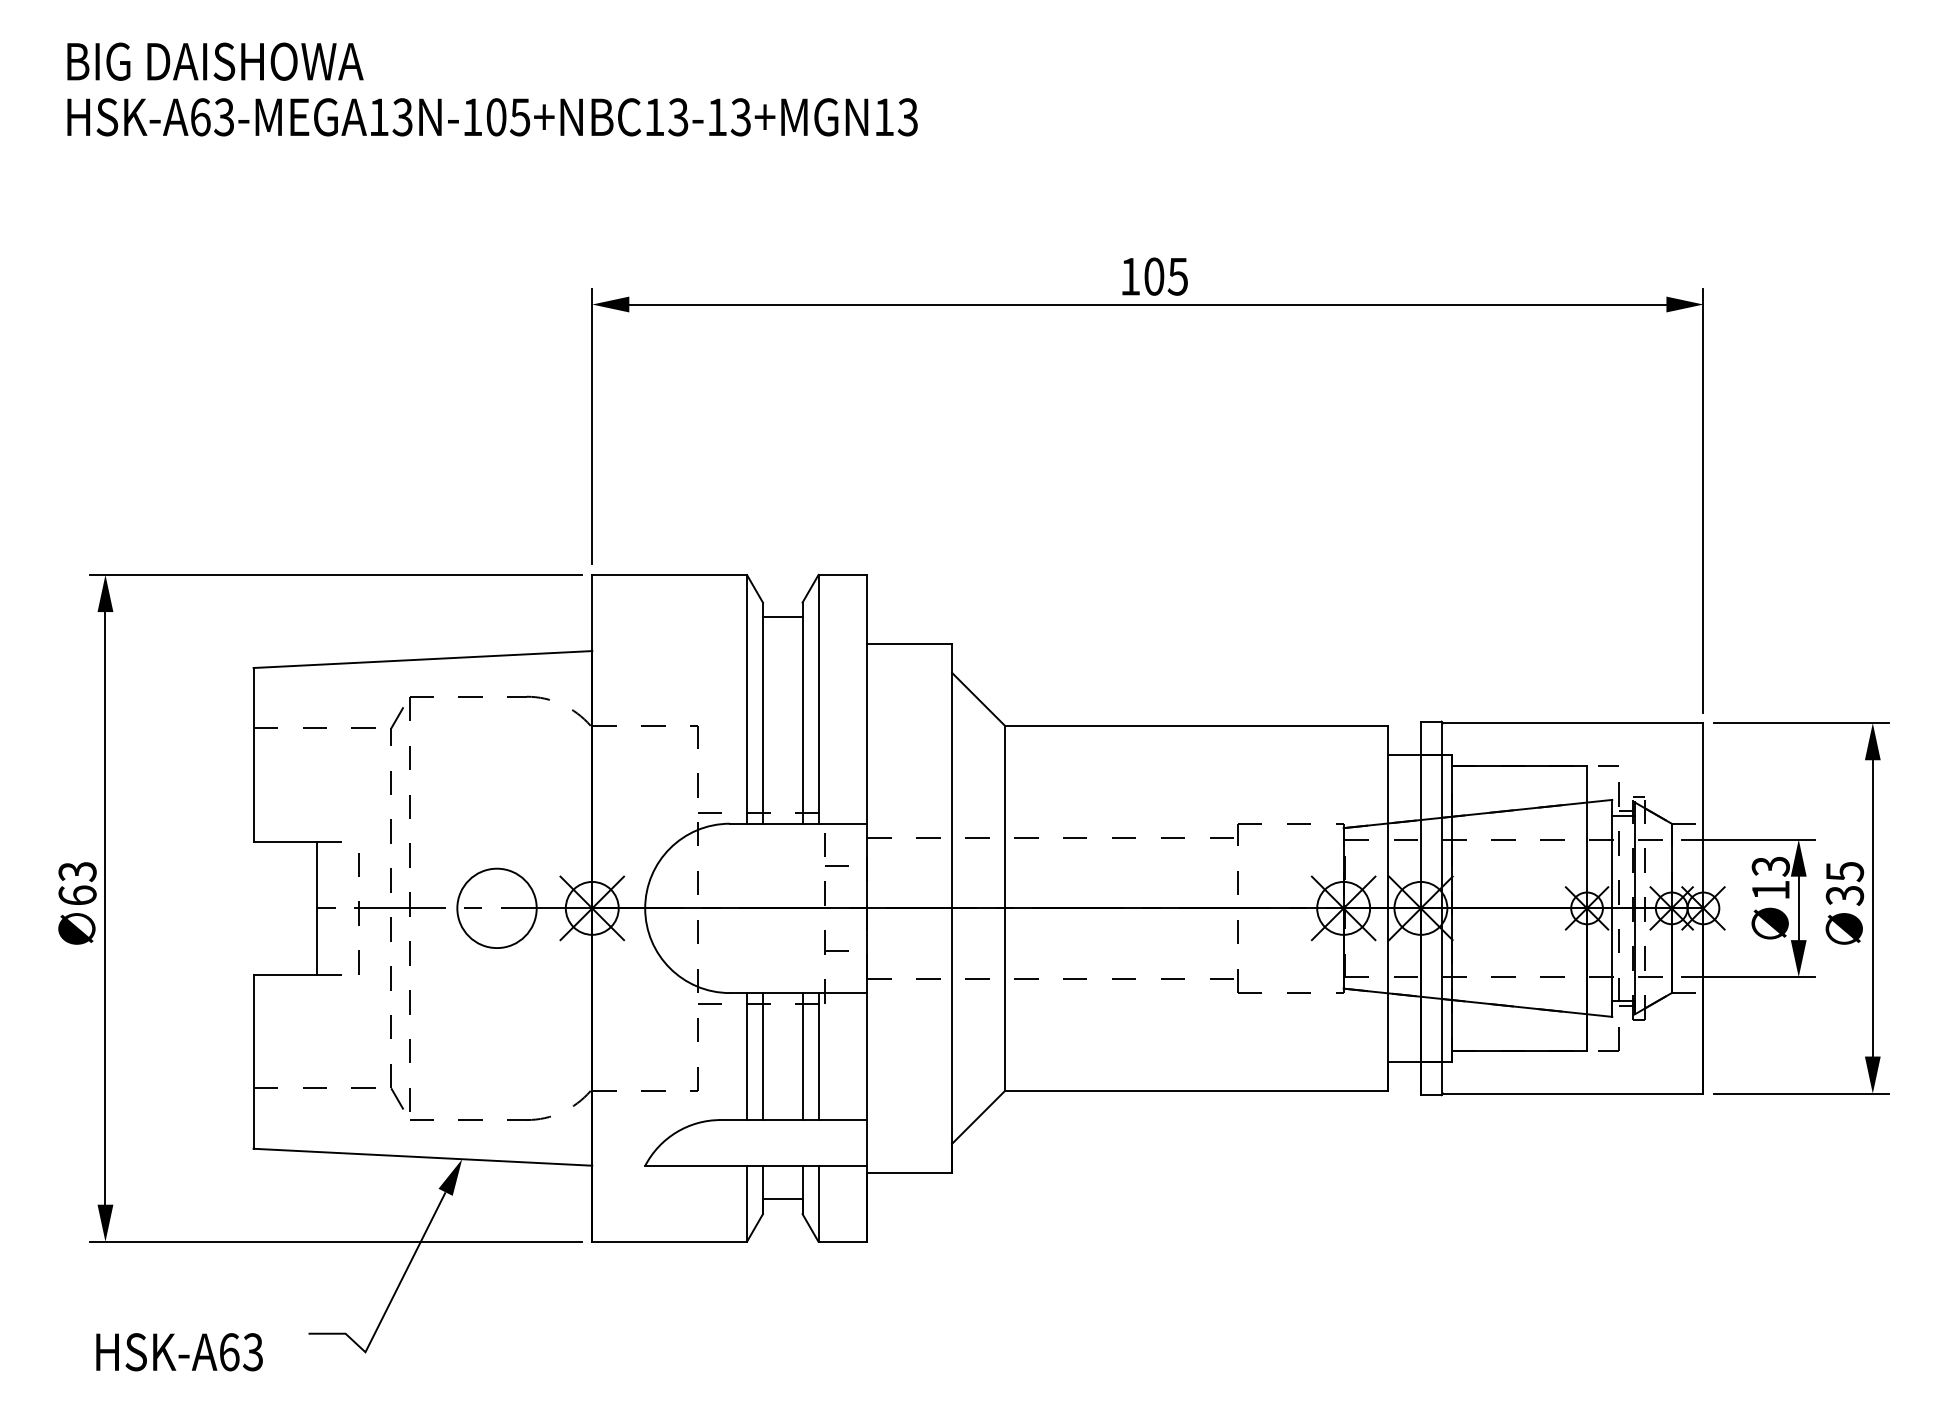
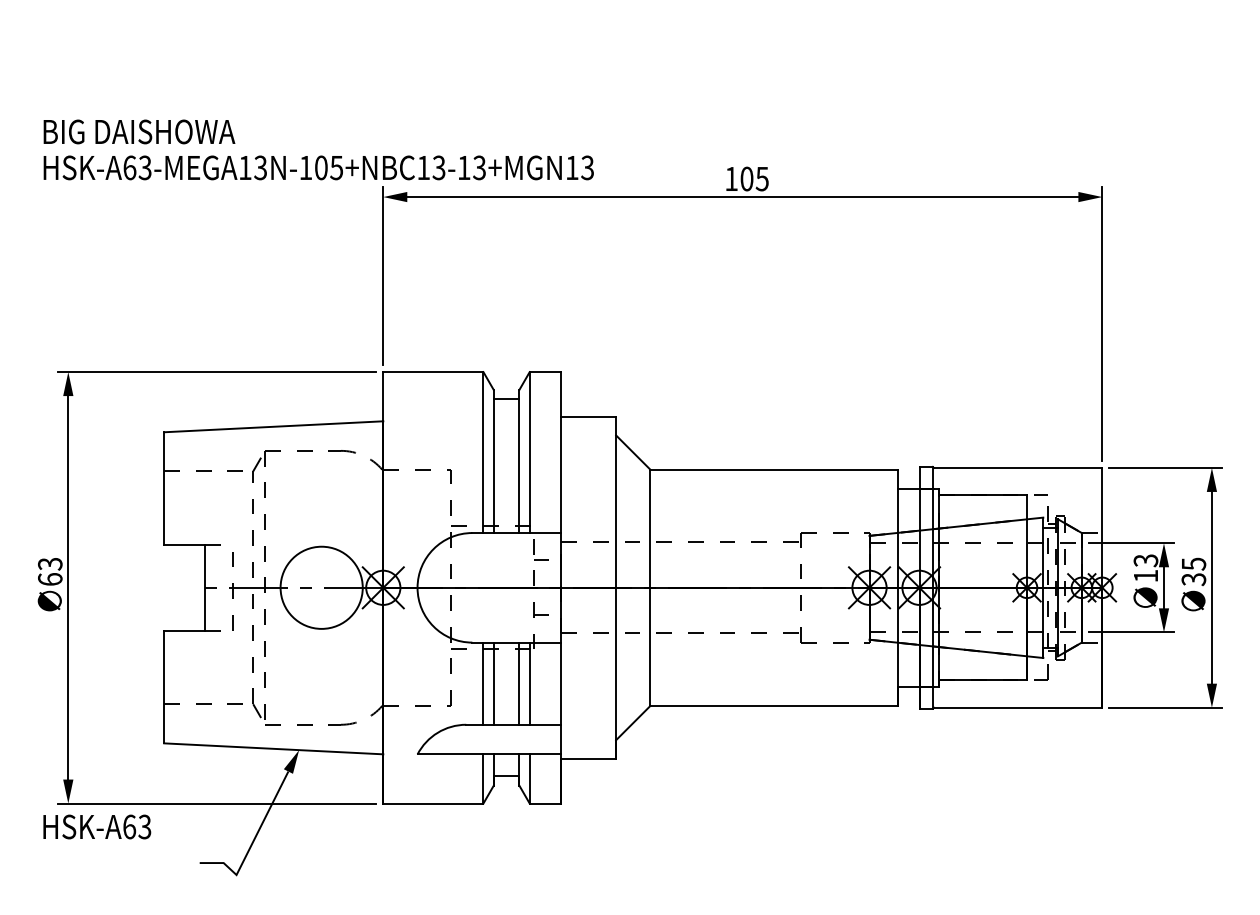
text: (492, 88) -> (318, 149), moved
circle: (496, 907) -> (321, 587), size x1.6
text: (179, 1351) -> (97, 826), moved

